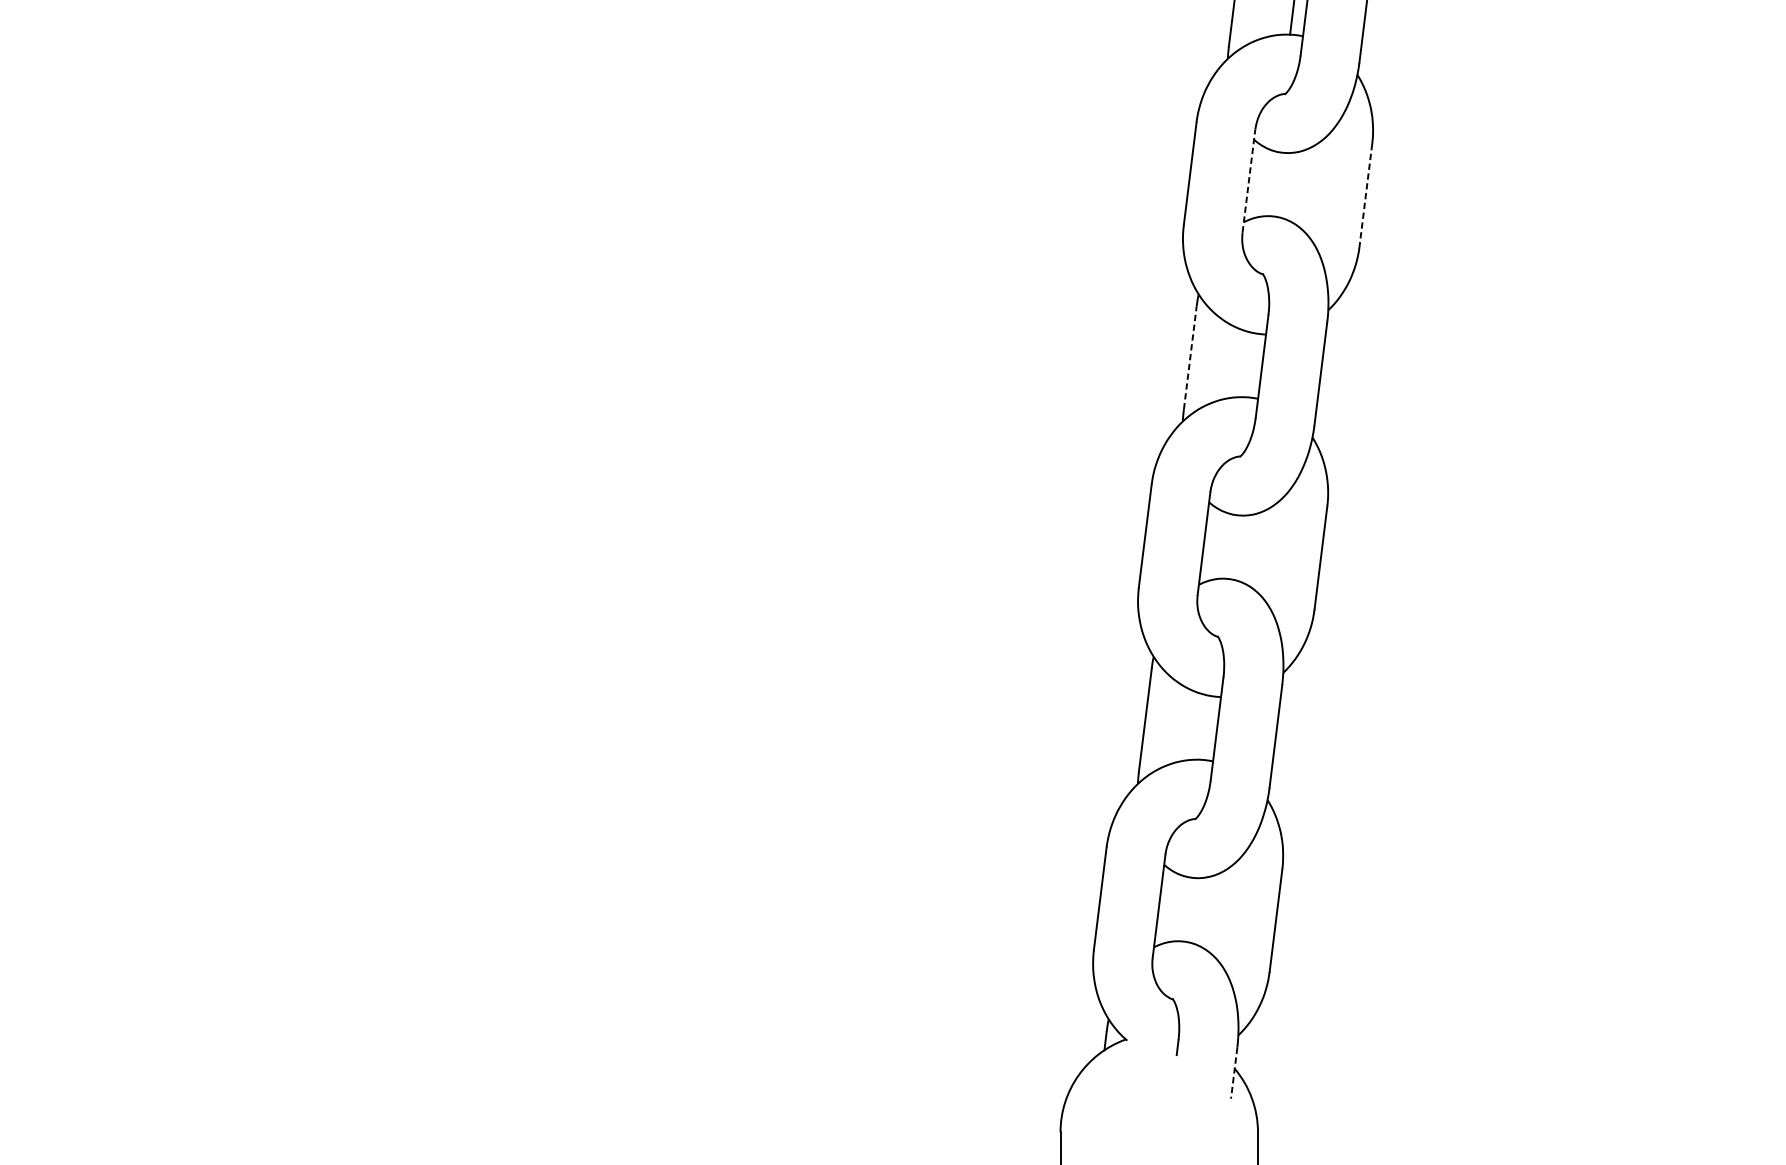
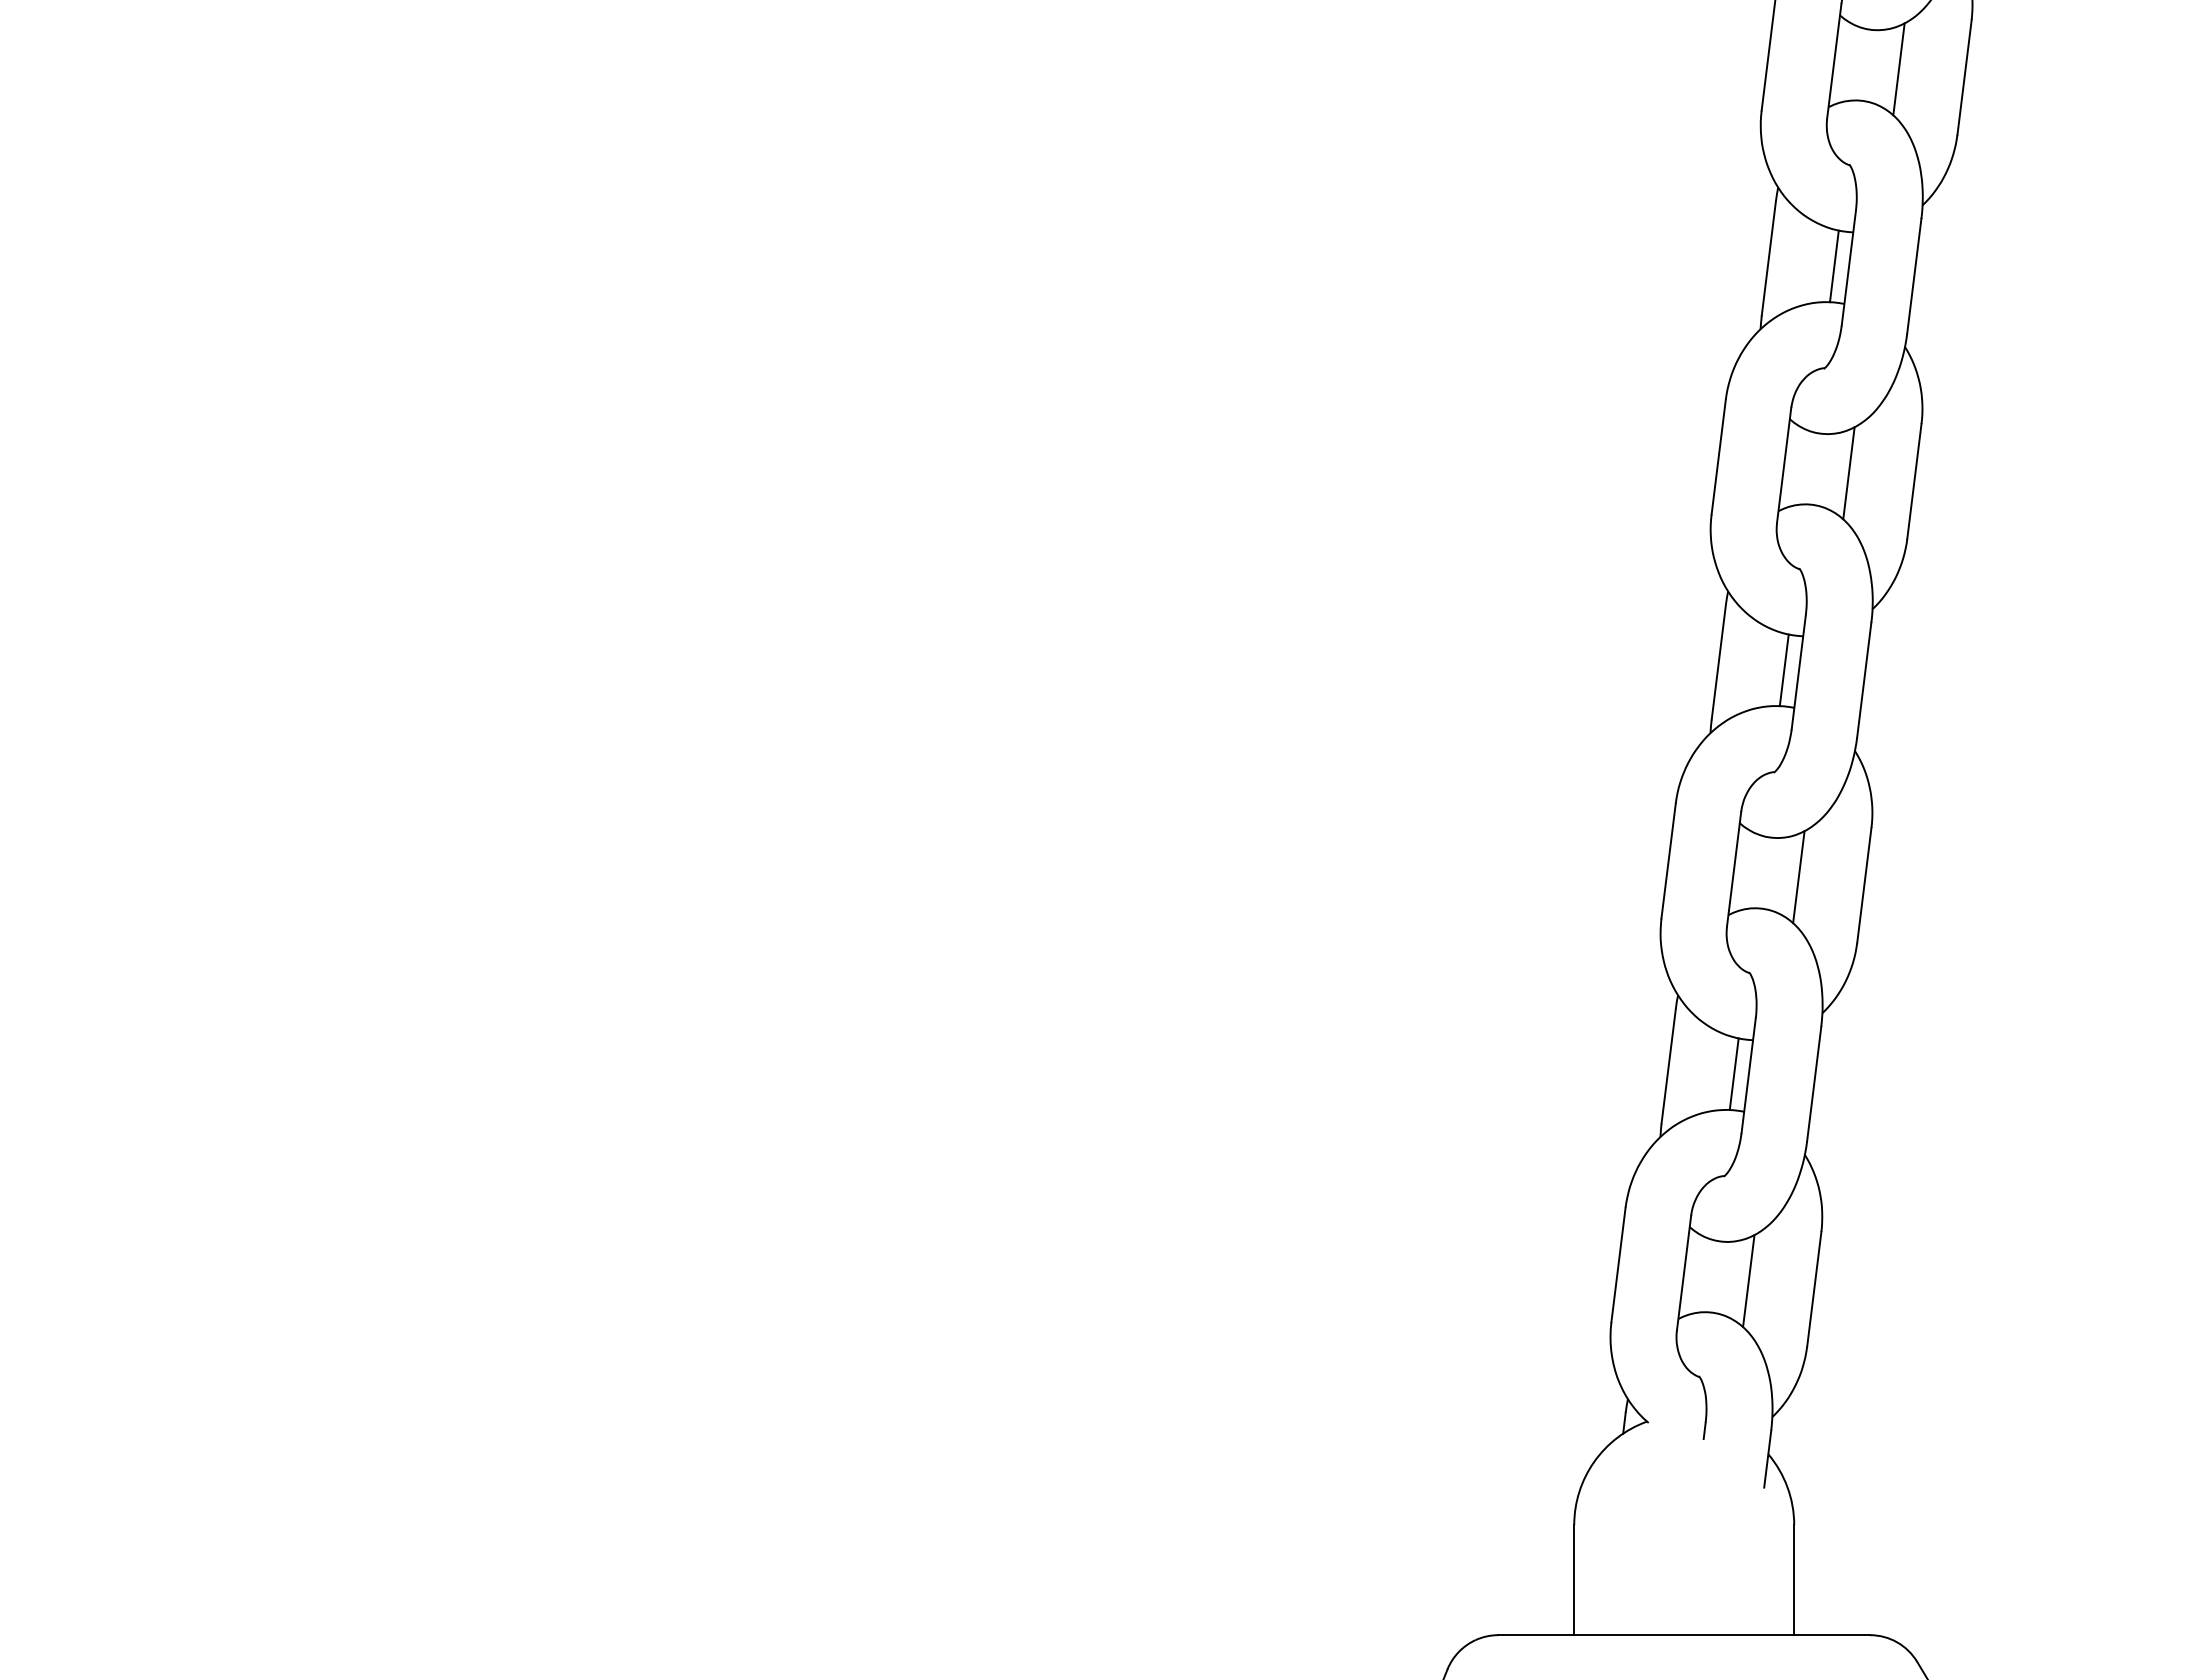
line: (1249, 181) -> (1784, 465), dashed -> solid
line: (1306, 188) -> (1848, 473), added
line: (1365, 195) -> (1914, 481), dashed -> solid
line: (1190, 358) -> (1718, 662), dashed -> solid
line: (1248, 365) -> (1783, 670), added
line: (1261, 551) -> (1798, 877), added
line: (1203, 727) -> (1733, 1074), added
line: (1216, 913) -> (1748, 1281), added
line: (1233, 1073) -> (1767, 1459), dashed -> solid

